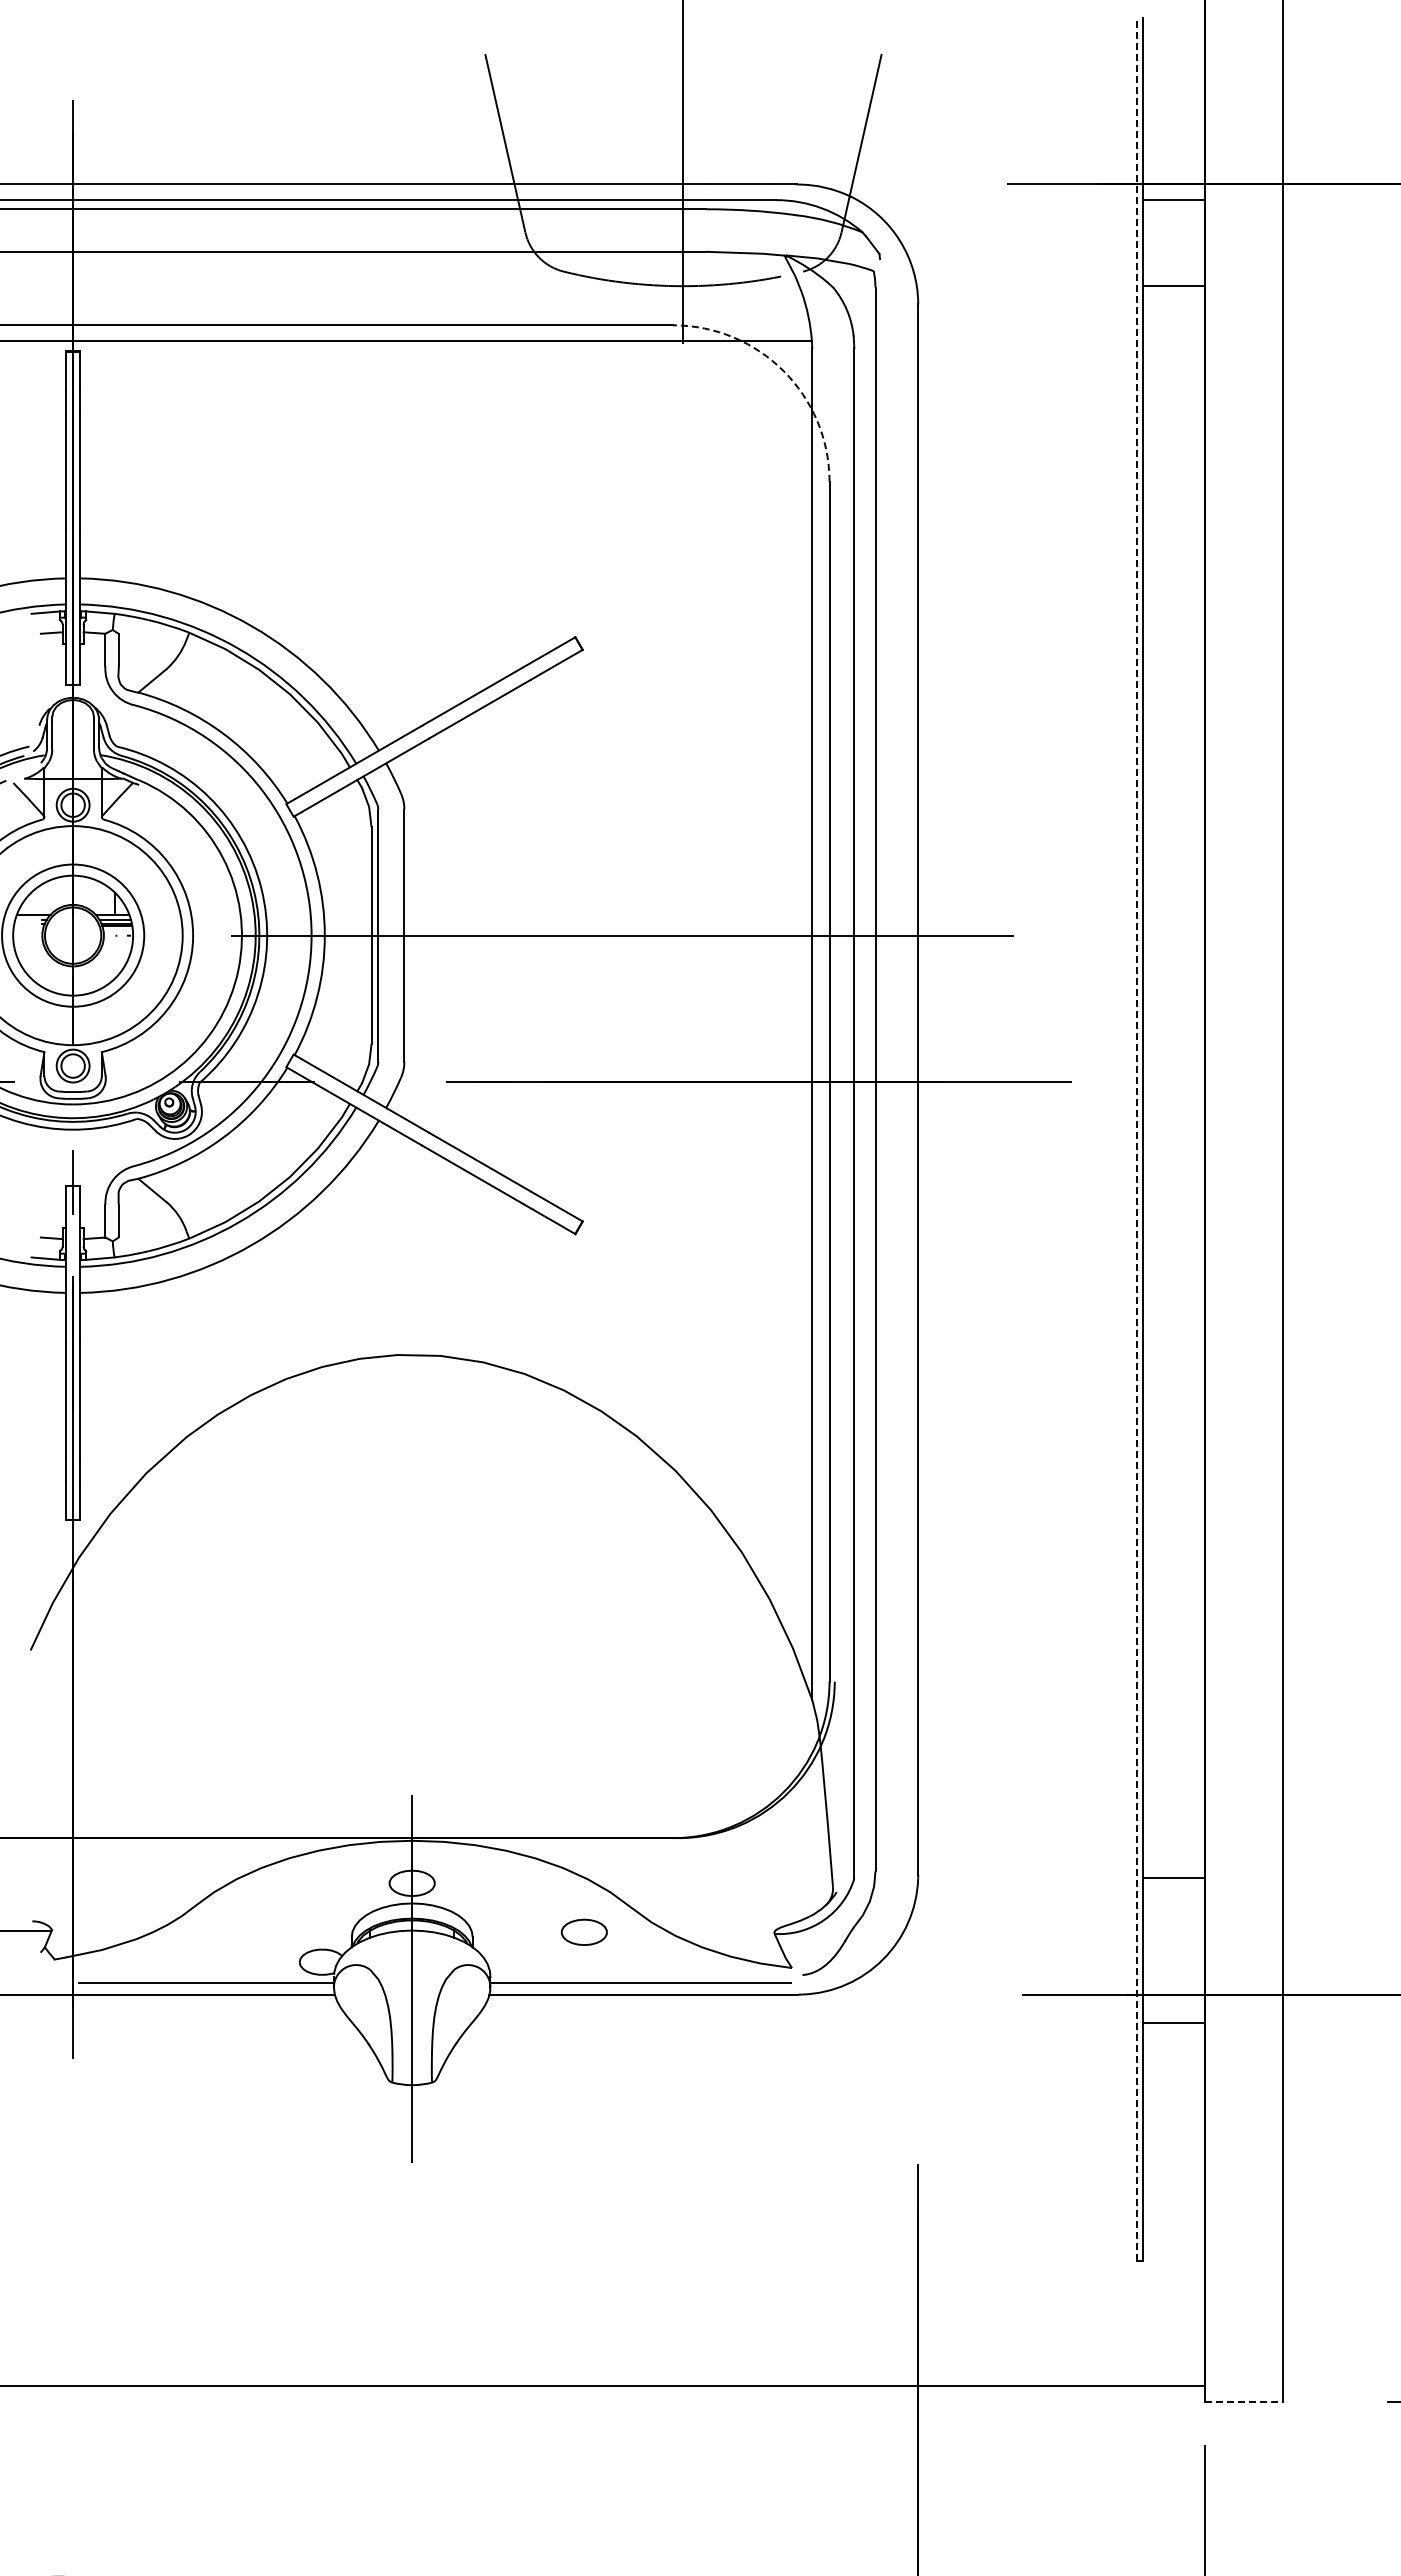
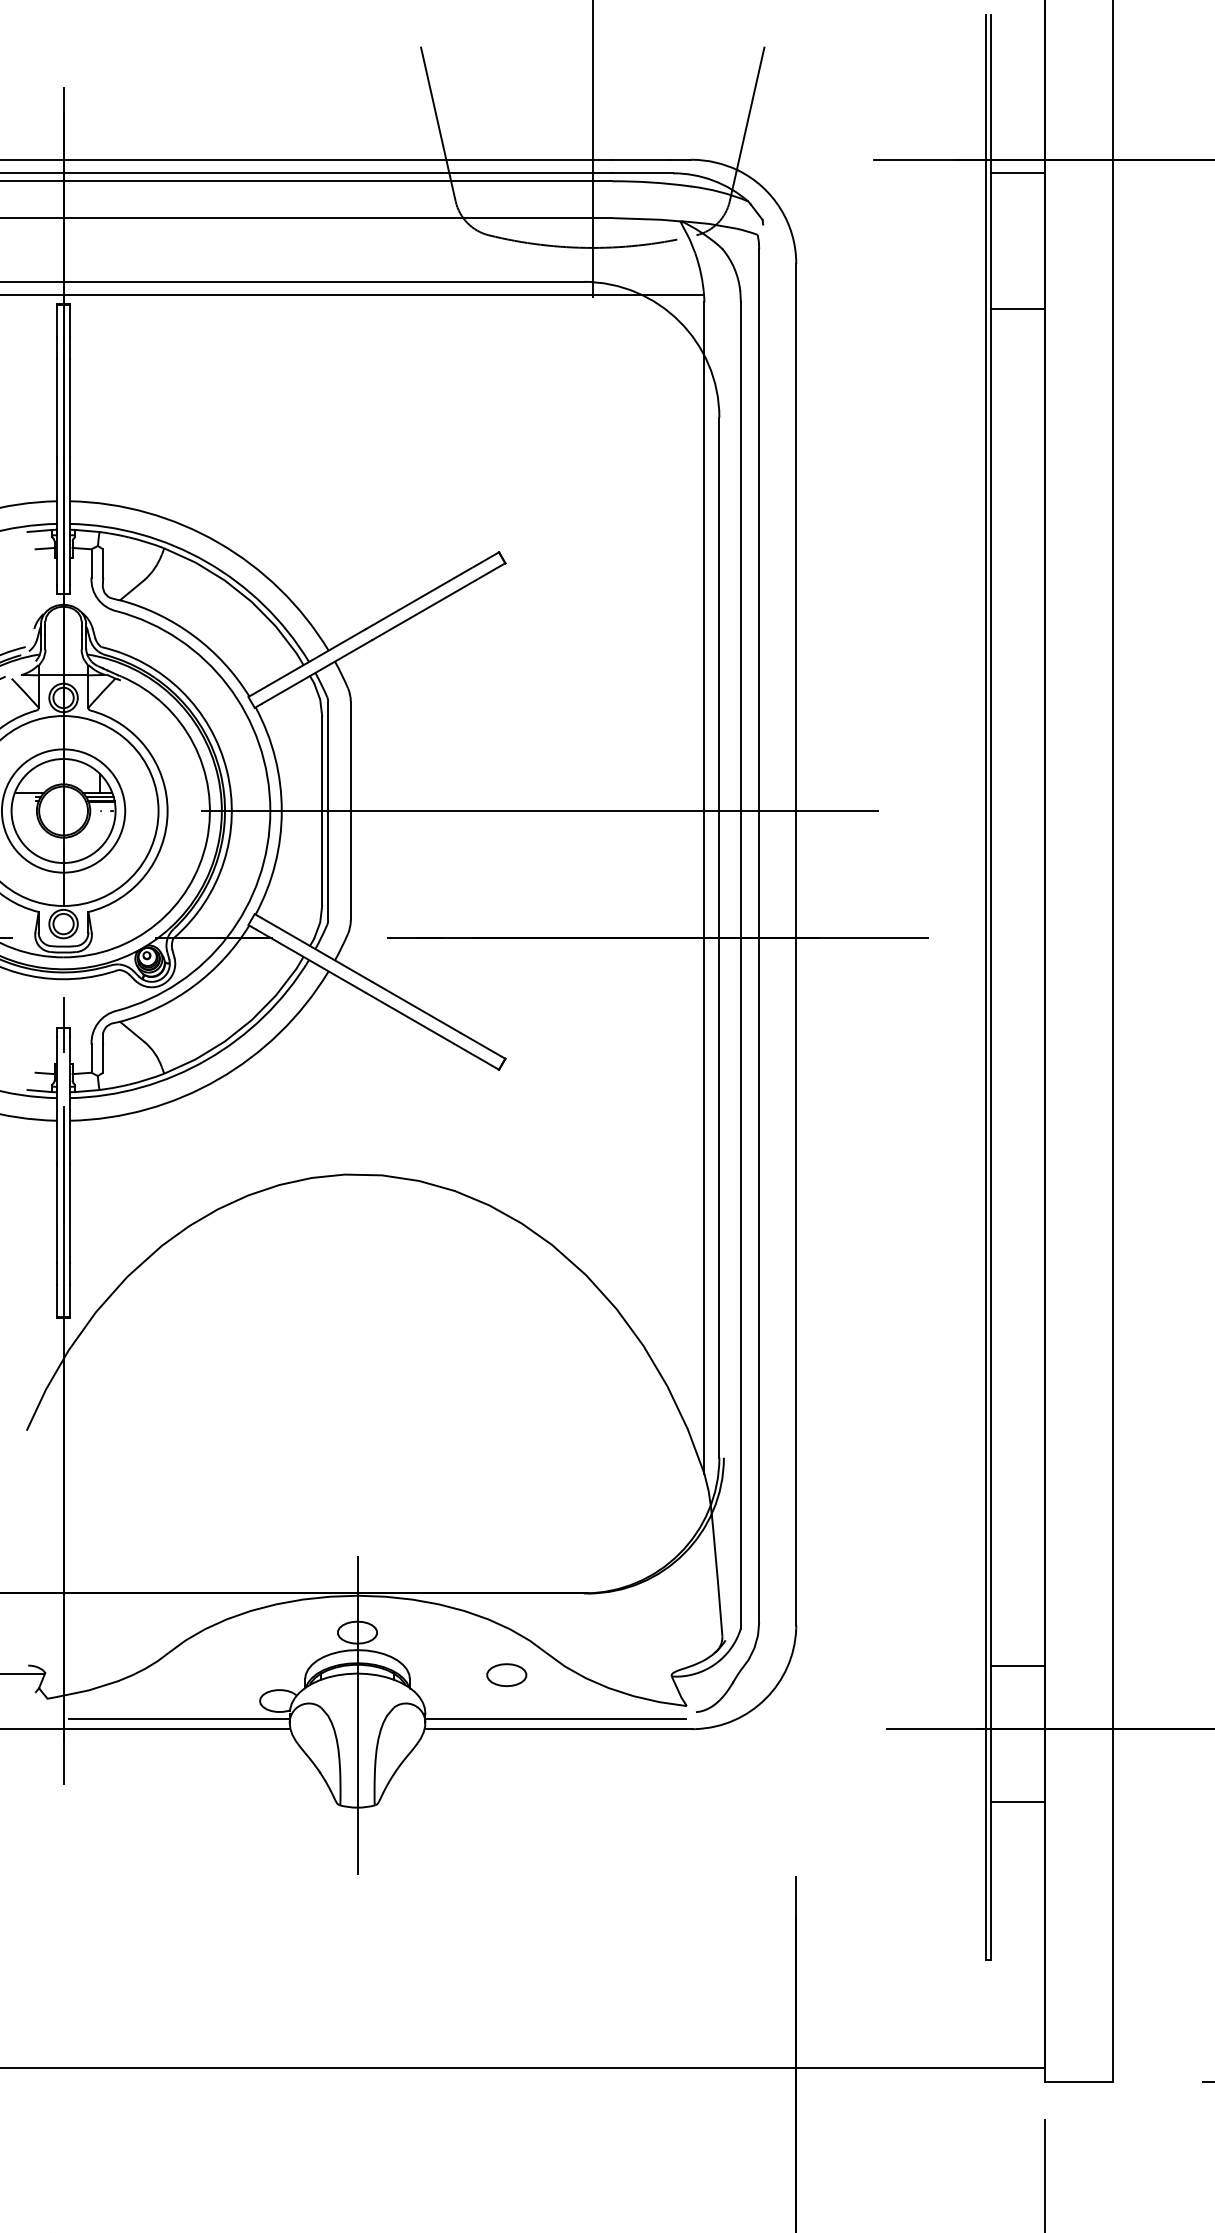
line: (1173, 285) -> (1017, 308), moved
arc: (783, 371) -> (679, 321), dashed -> solid
line: (1137, 1139) -> (986, 987), dashed -> solid
line: (1173, 1877) -> (1017, 1665), moved
line: (1173, 2023) -> (1017, 1801), moved
line: (1244, 2401) -> (1079, 2081), dashed -> solid

